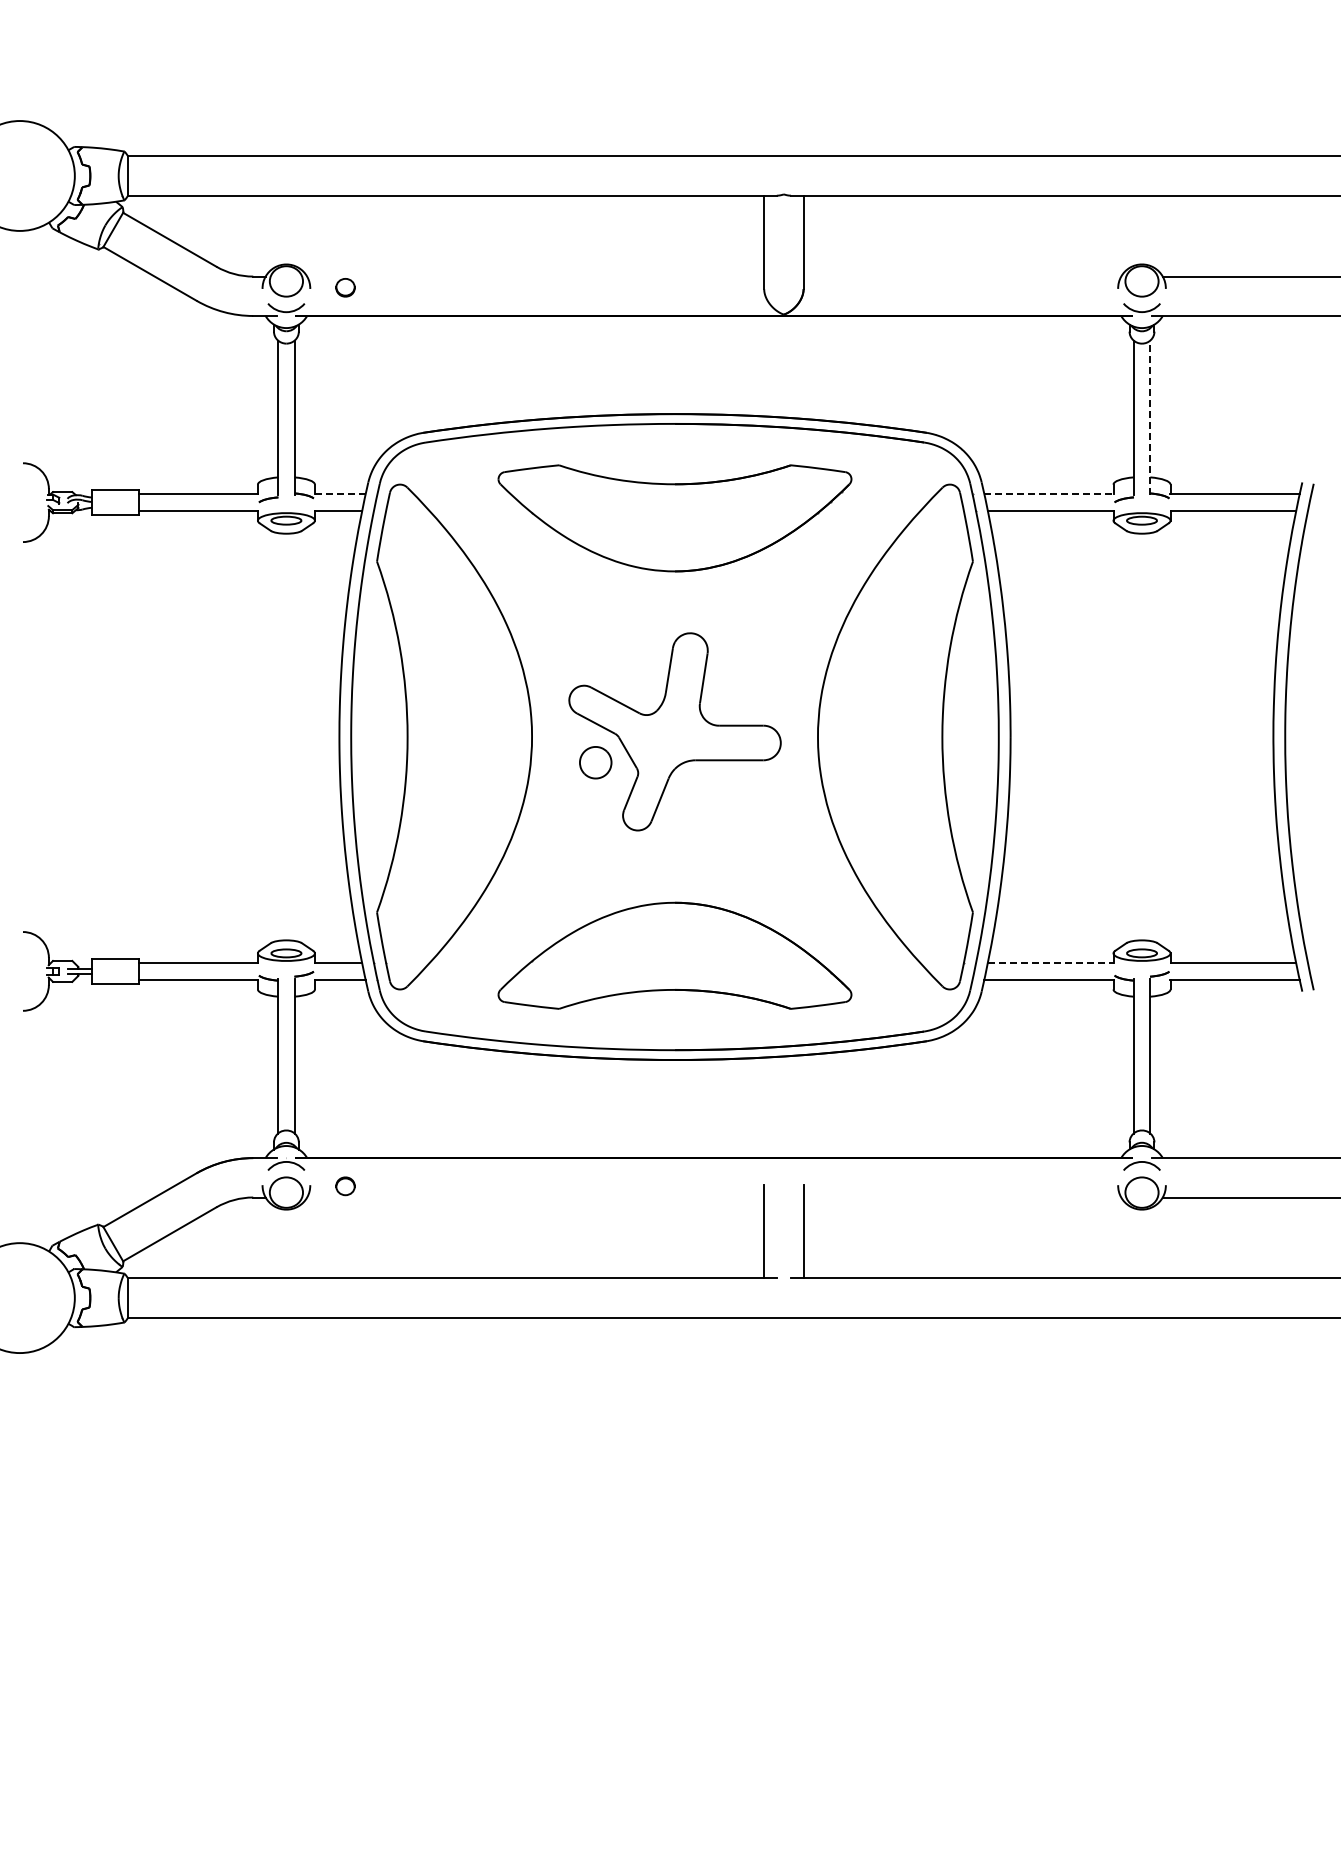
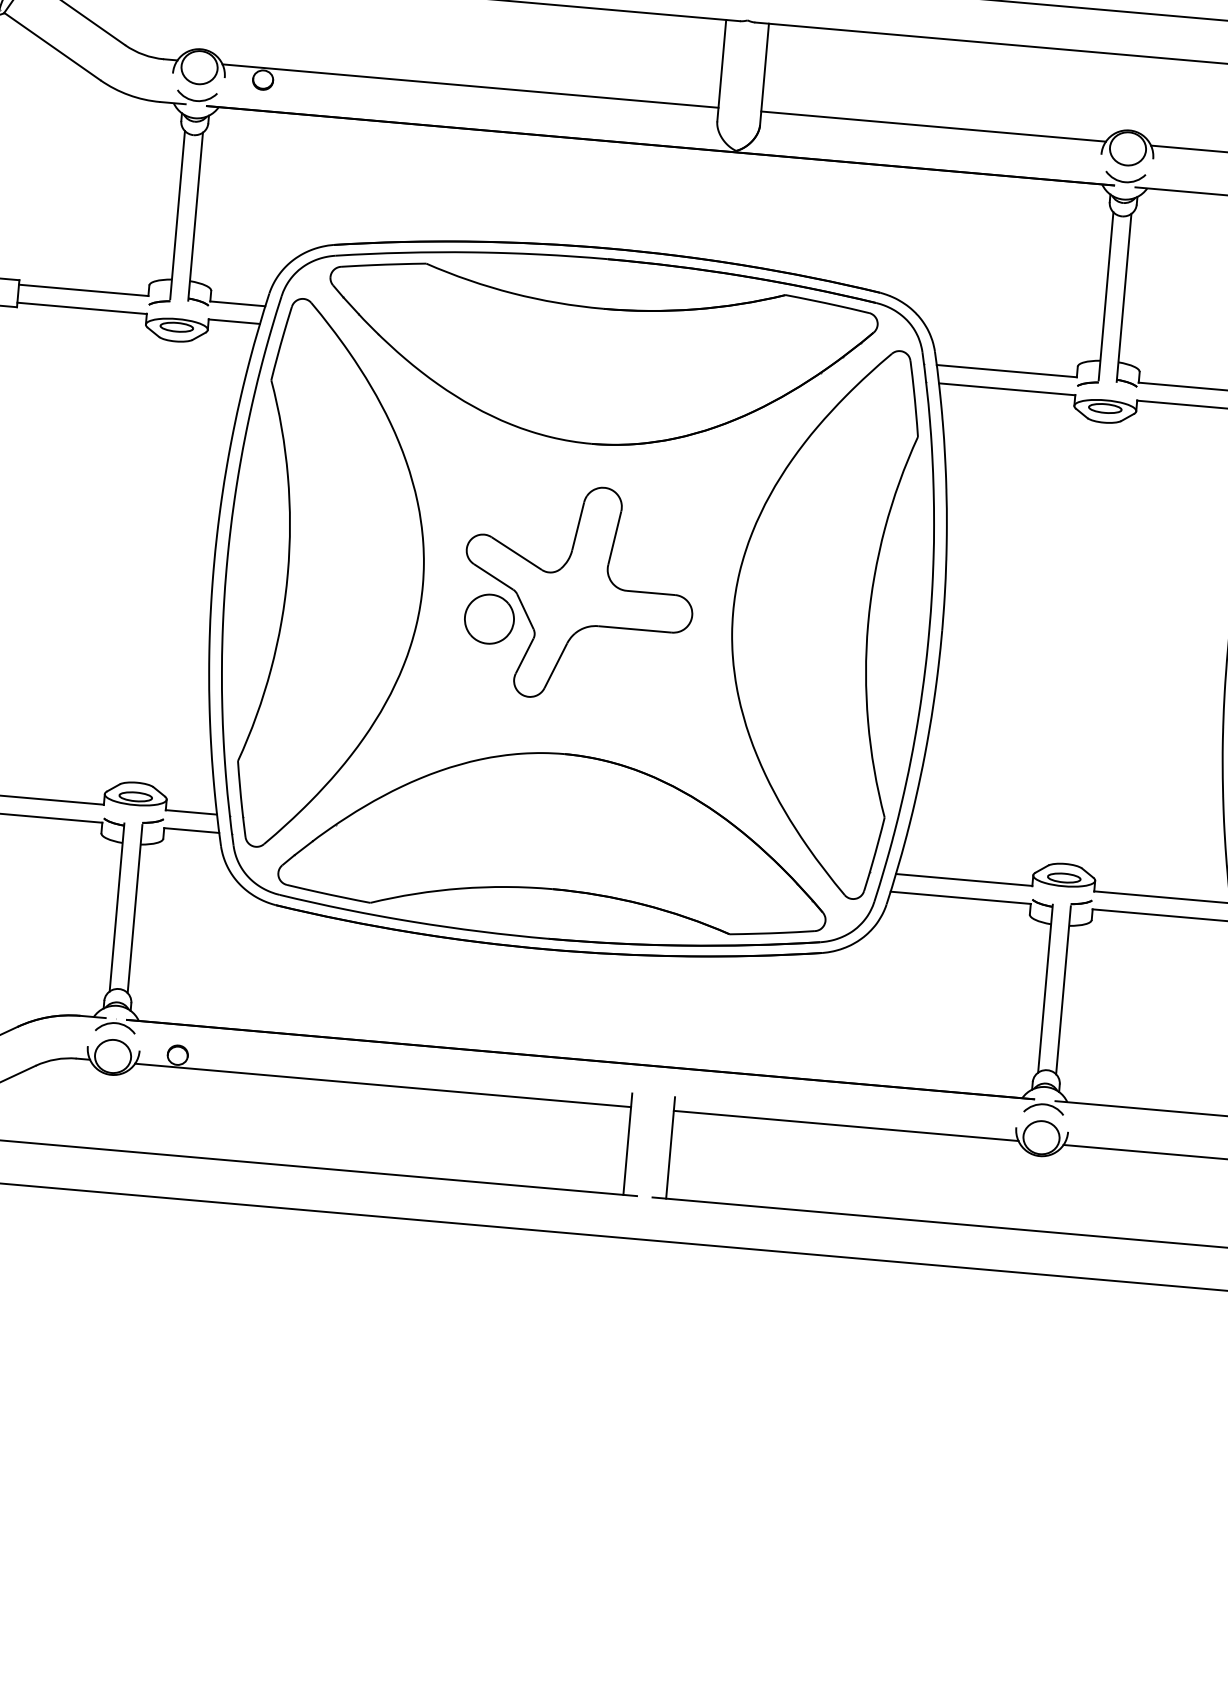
line: (535, 276) -> (470, 85), added
line: (962, 276) -> (933, 126), added
line: (1150, 417) -> (1124, 297), dashed -> solid
line: (340, 494) -> (238, 304), dashed -> solid
line: (1048, 494) -> (1006, 371), dashed -> solid
part: (674, 518) -> (598, 361), size x1.43
part: (595, 762) -> (489, 619), size x1.43
part: (674, 955) -> (556, 835), size x1.43
line: (1050, 963) -> (963, 880), dashed -> solid
line: (535, 1197) -> (382, 1085), added
line: (962, 1197) -> (846, 1125), added

